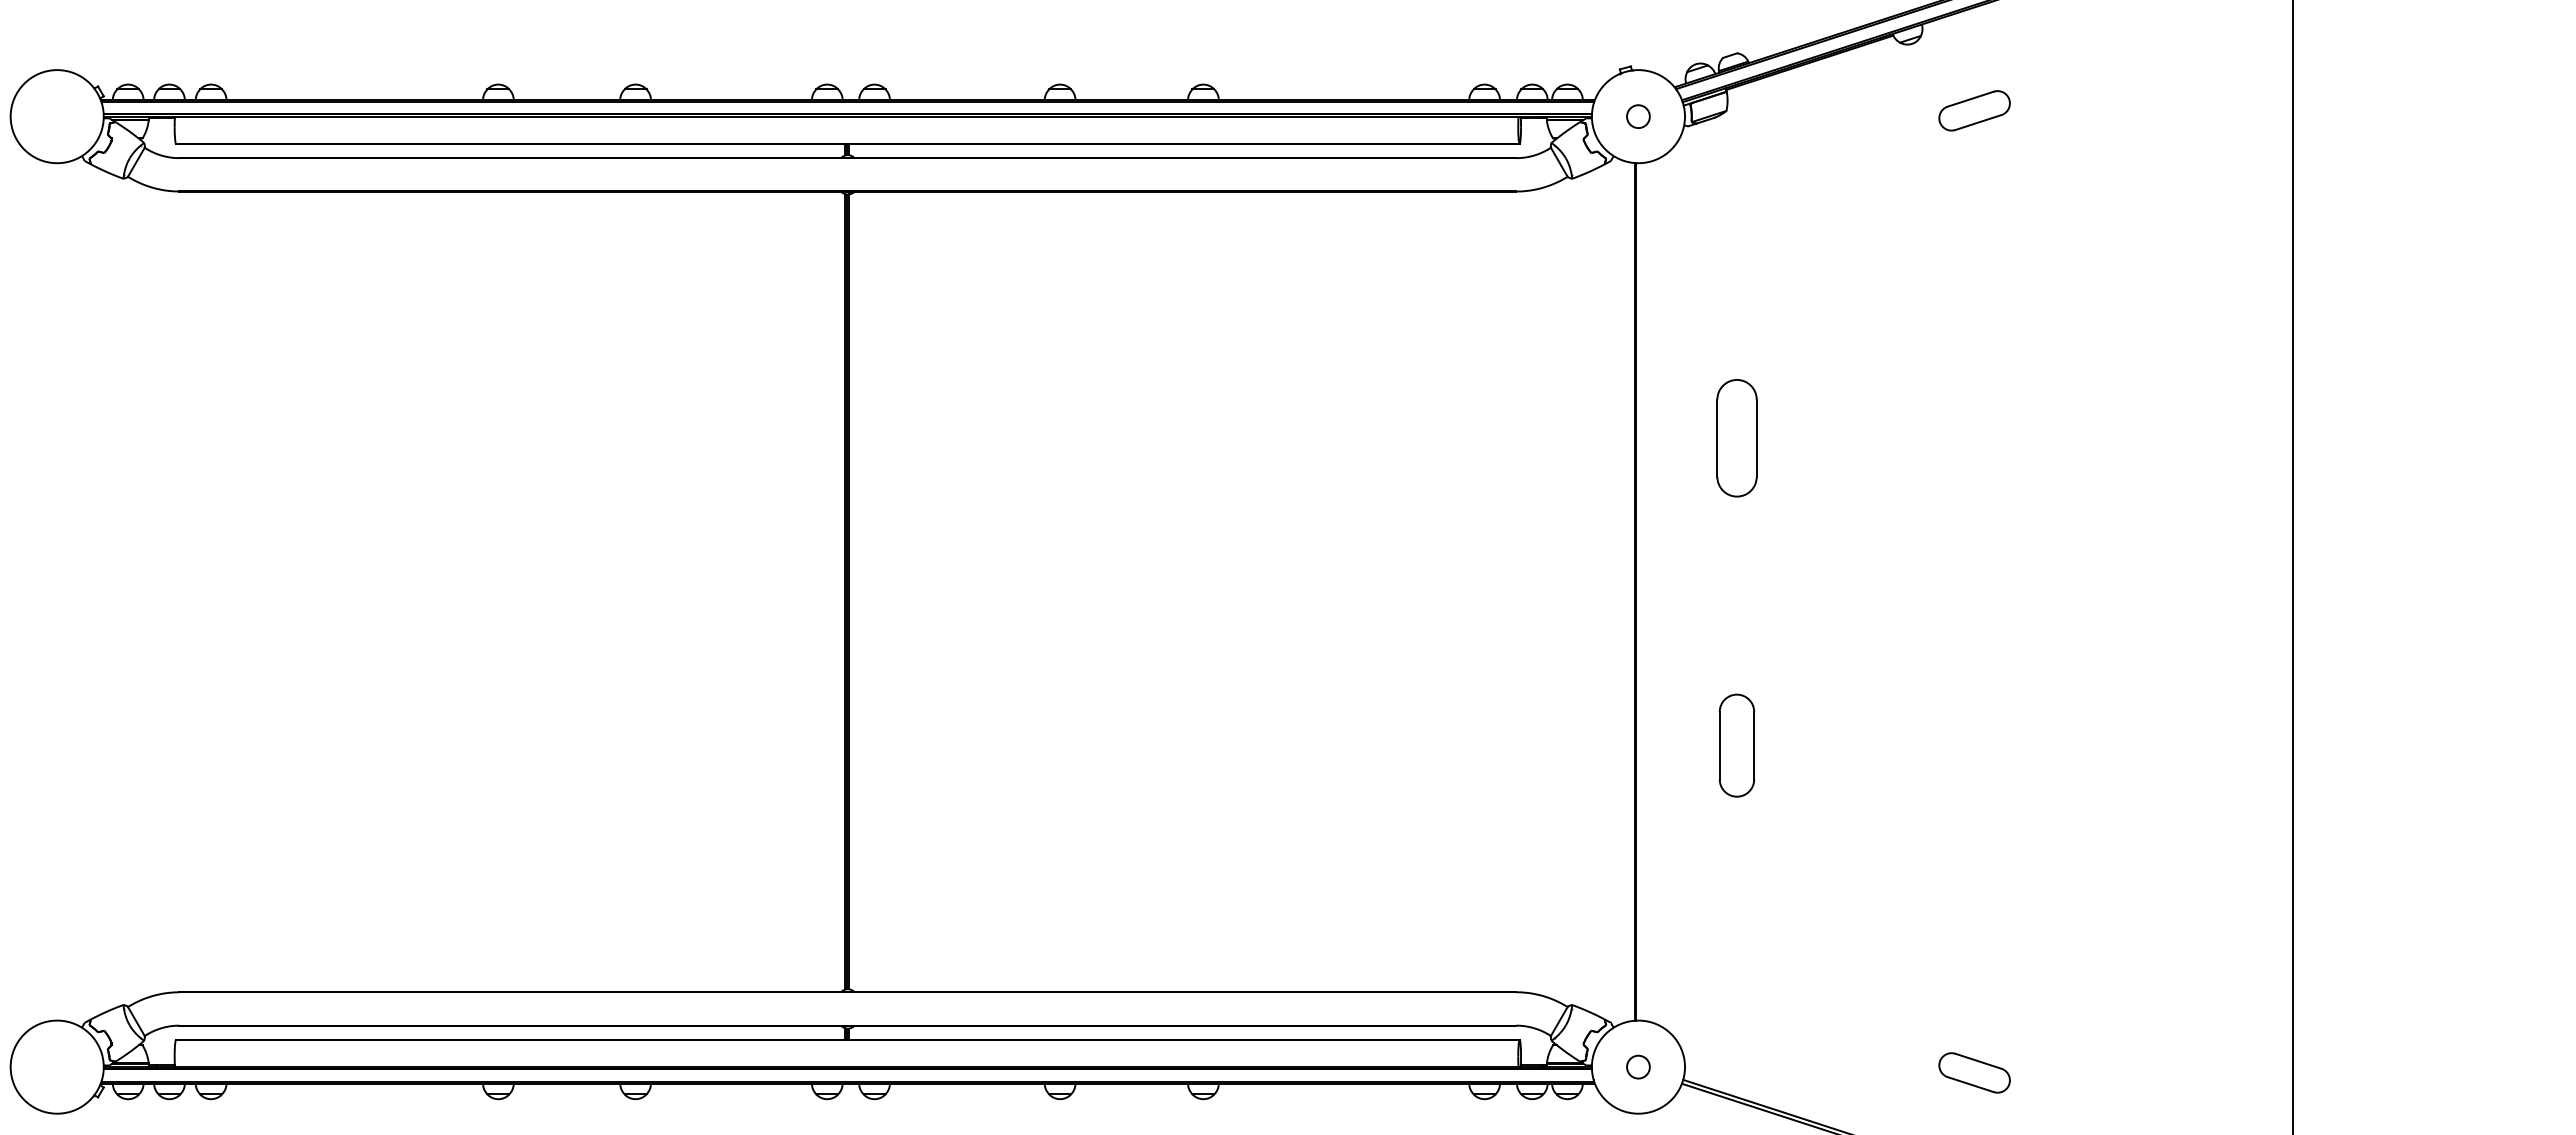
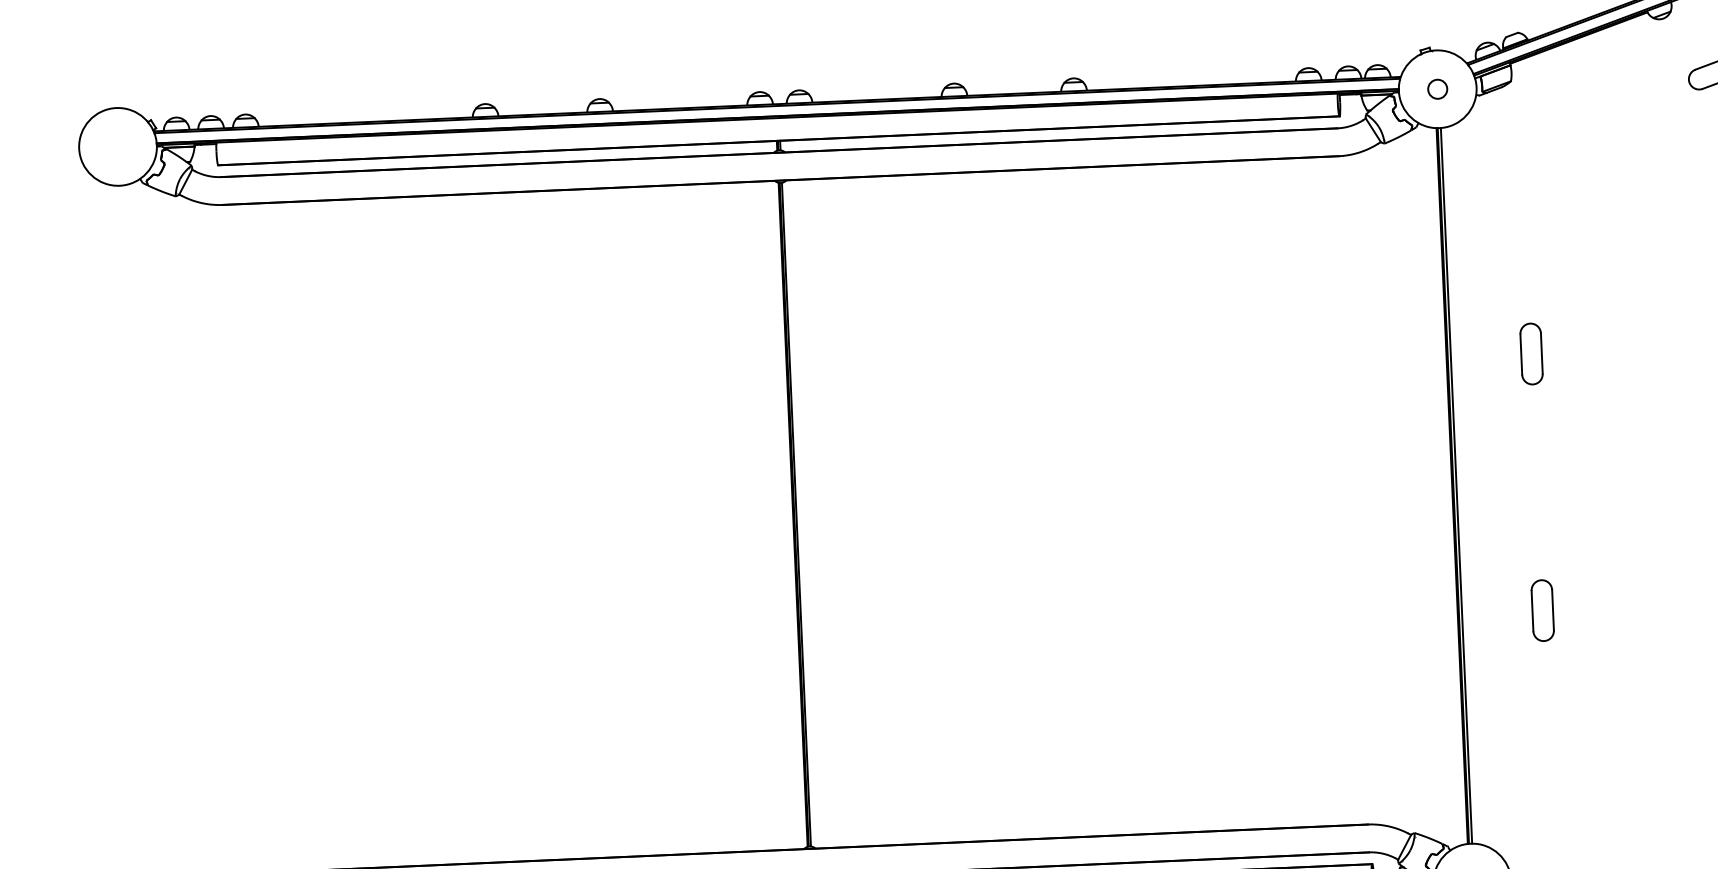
part: (1736, 437) -> (1531, 353), size x0.62
line: (1640, 591) -> (1456, 485), added
part: (1736, 745) -> (1542, 610), size x0.71

